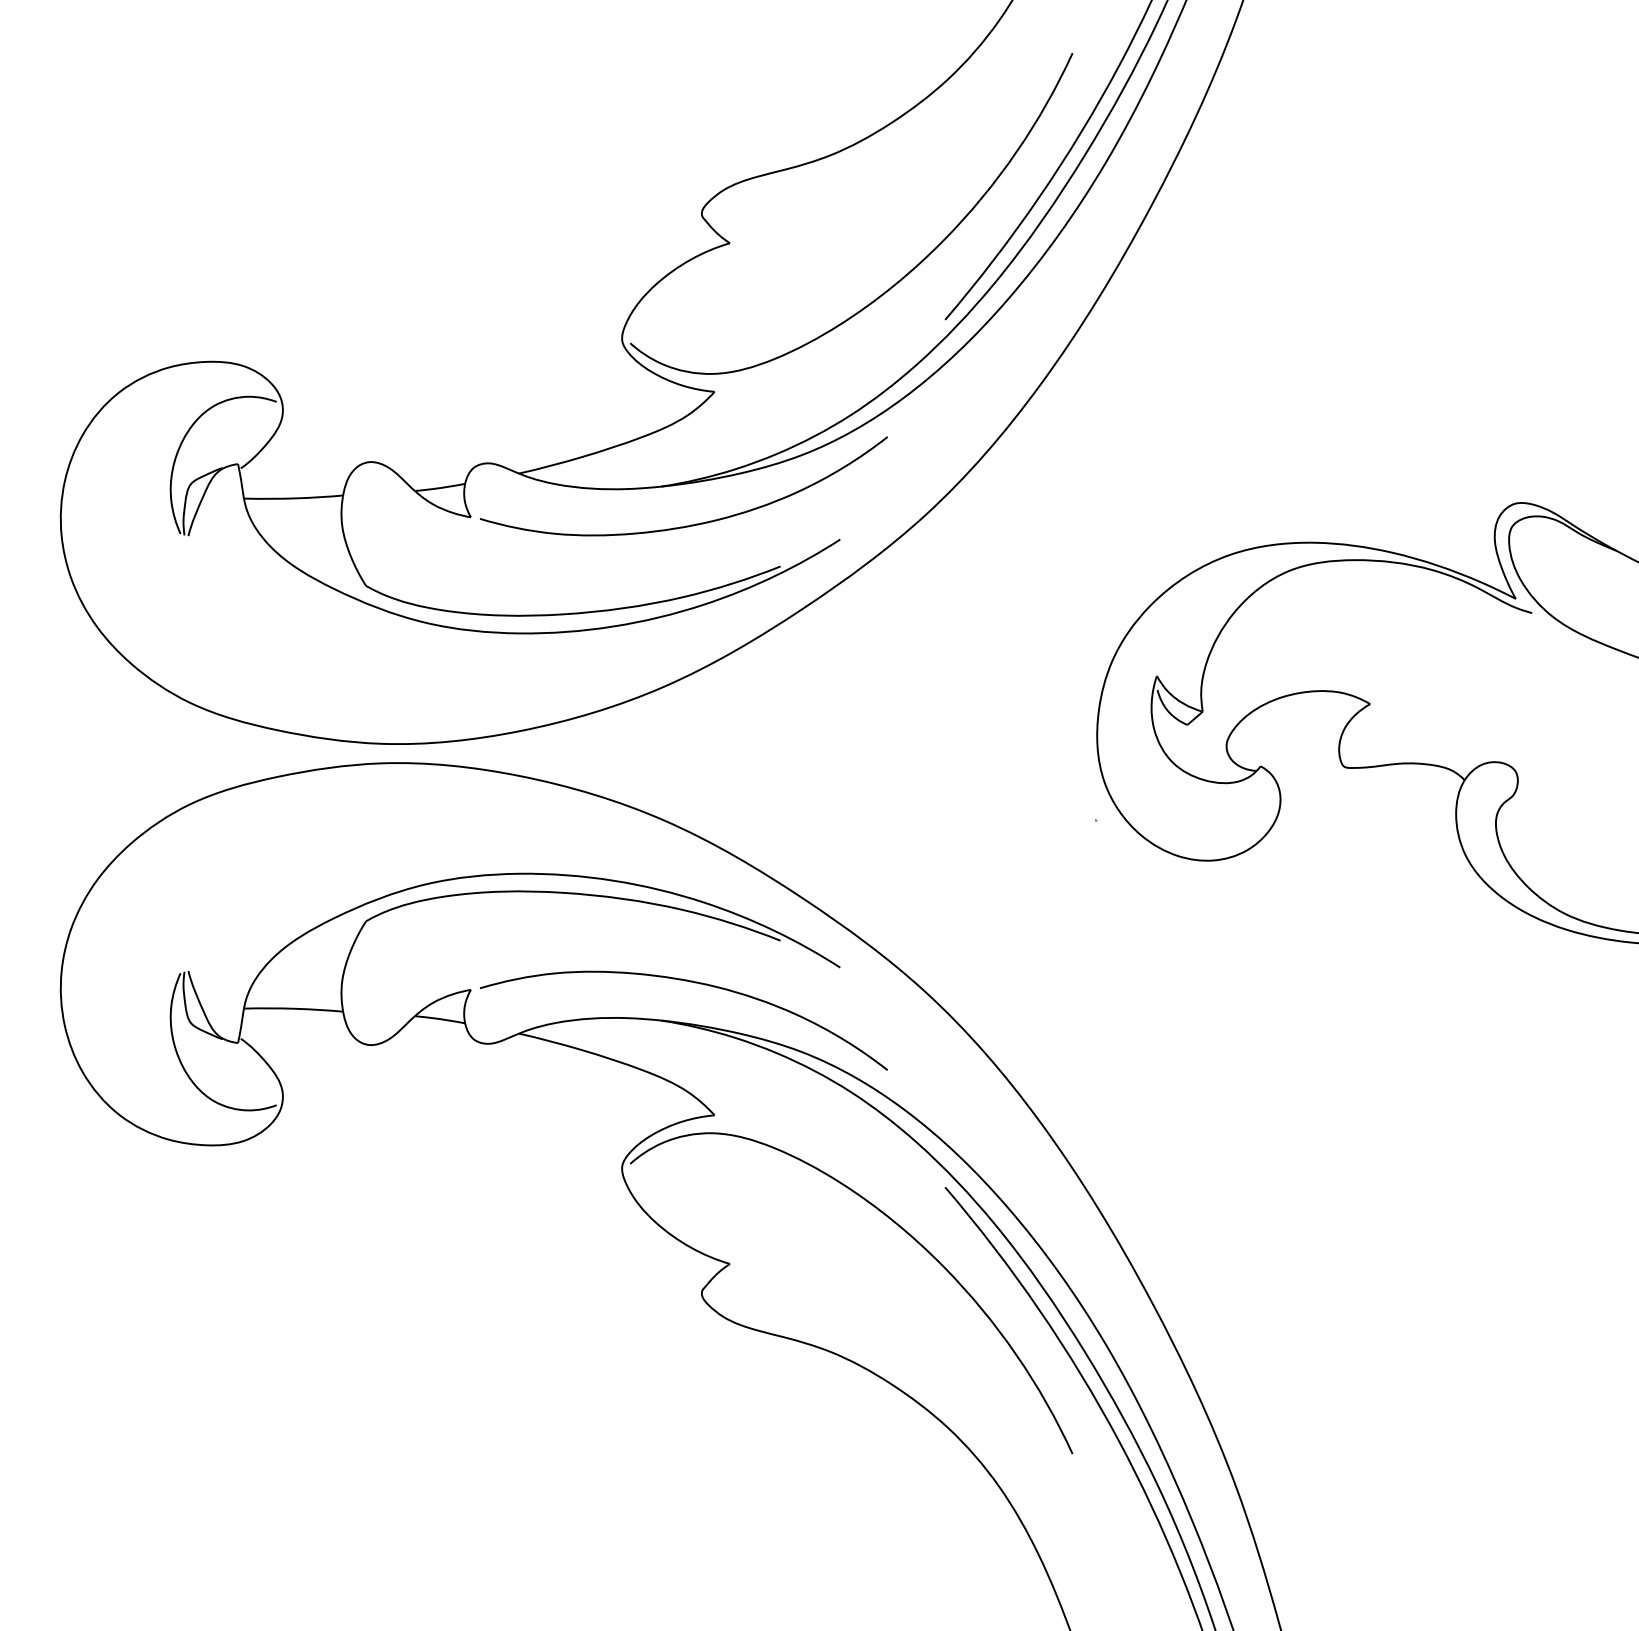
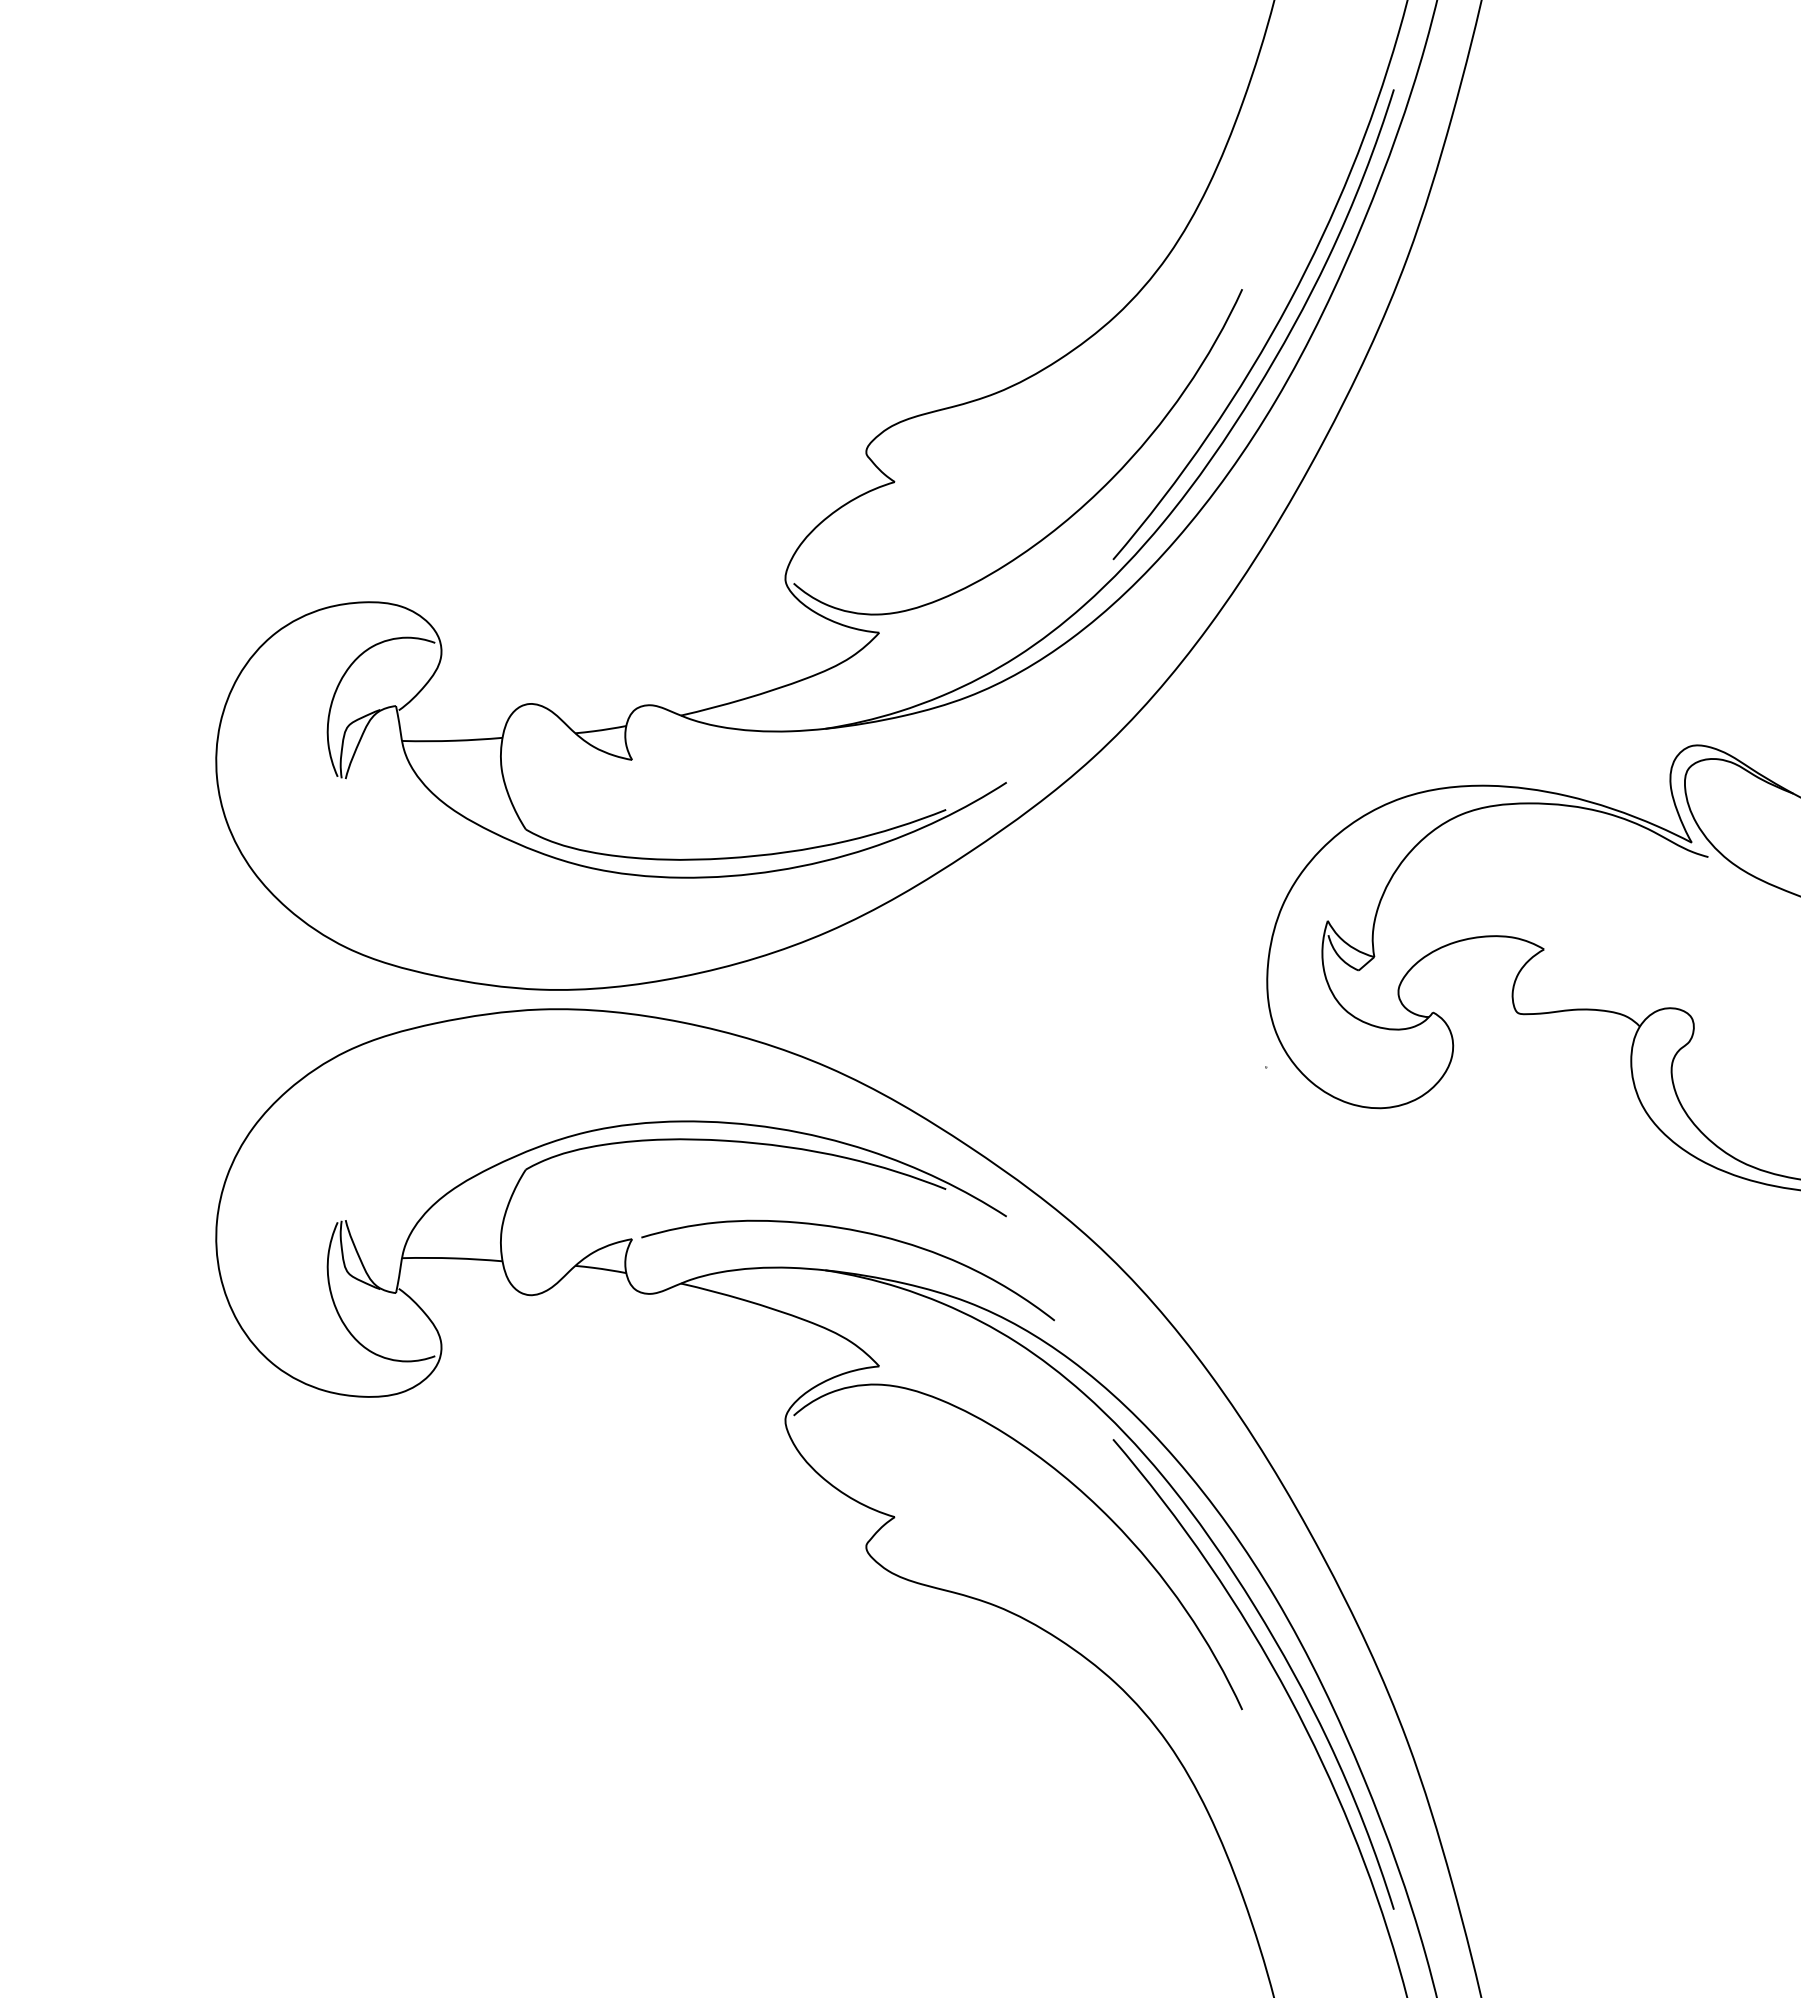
curve: (690, 524) -> (854, 767), removed

